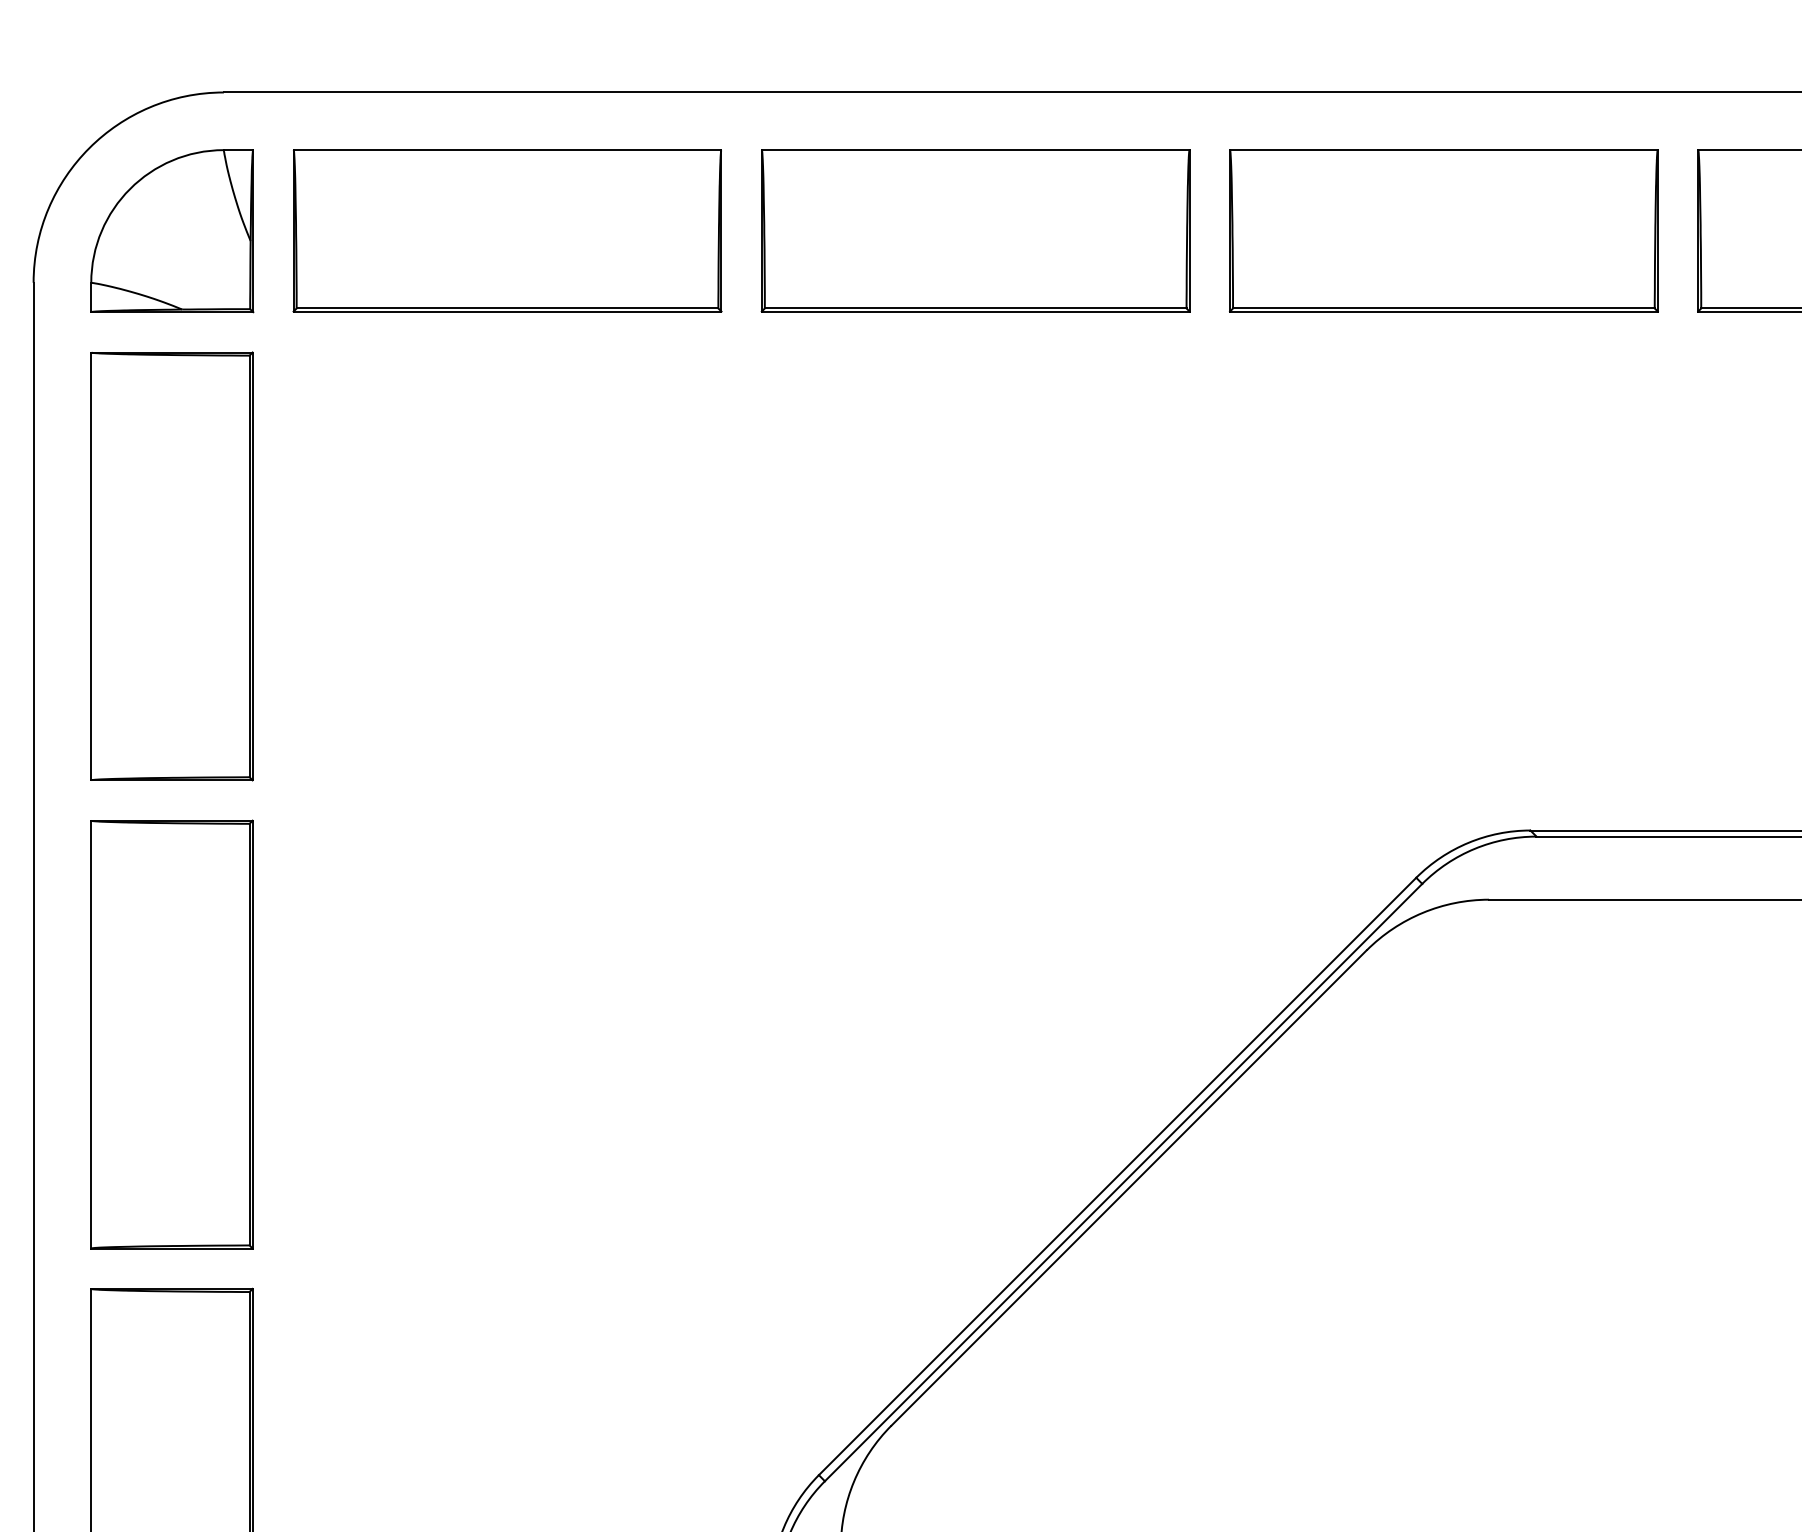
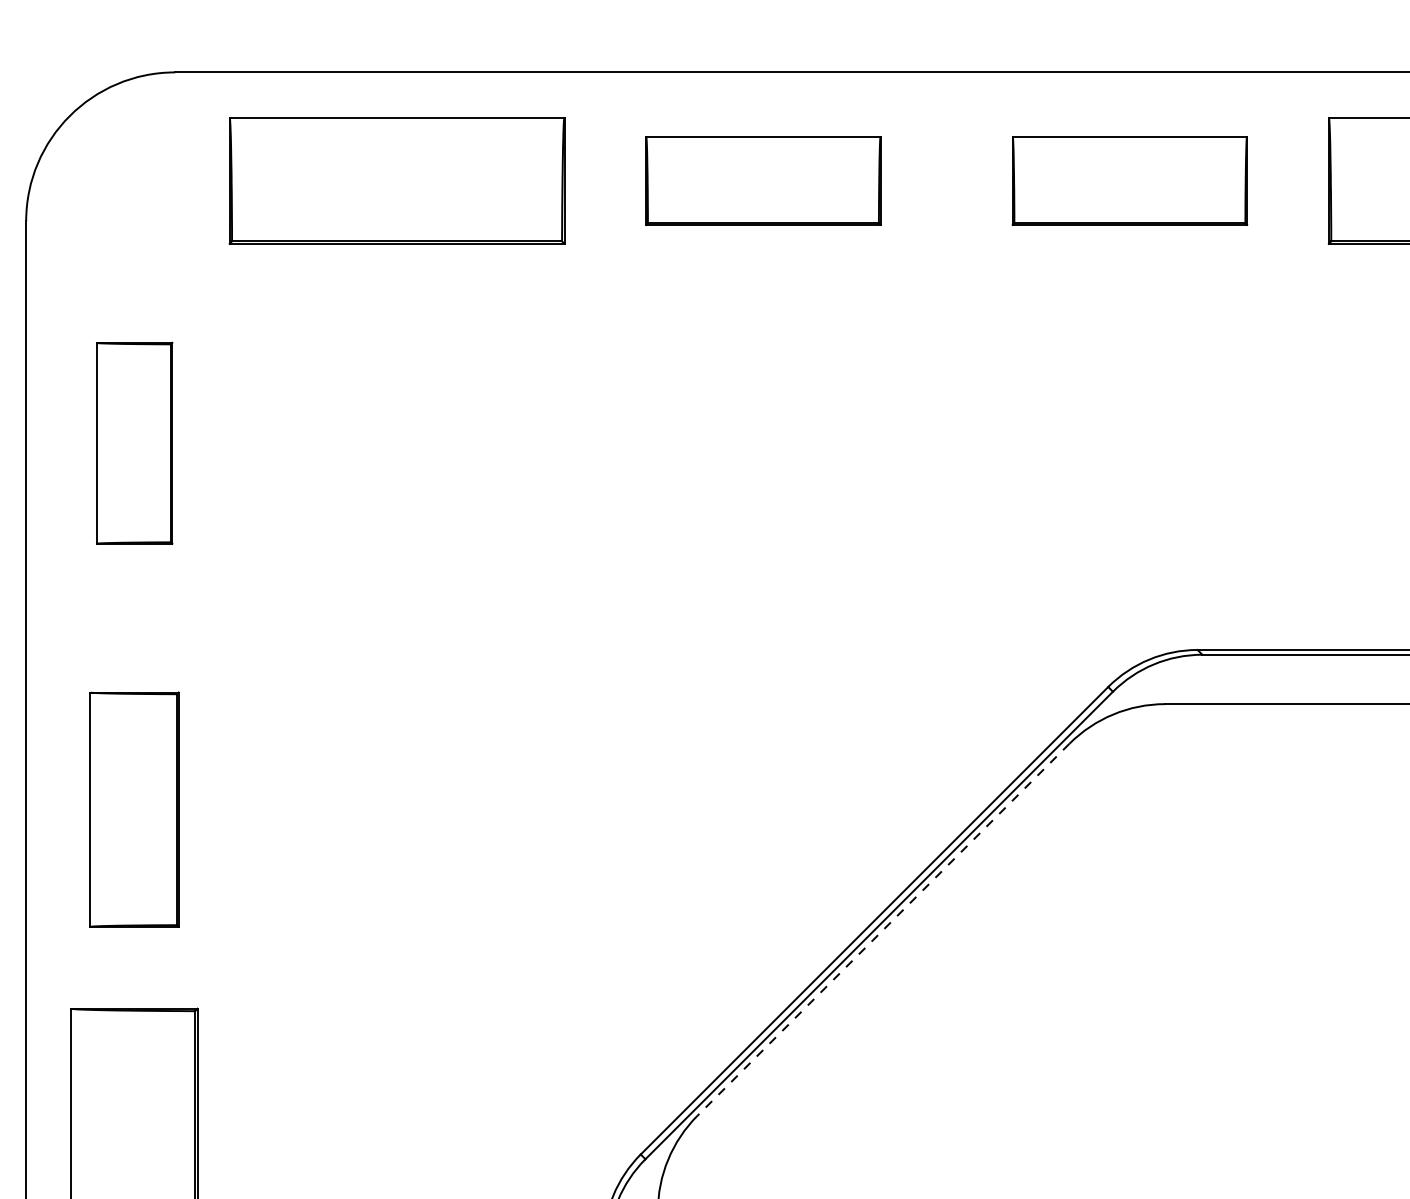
part: (975, 230) -> (763, 180), size x0.7
part: (1443, 230) -> (1129, 180), size x0.7
part: (172, 231) -> (134, 181), removed
part: (171, 566) -> (134, 443), size x0.6
part: (171, 1034) -> (134, 809), size x0.7
line: (1128, 1188) -> (883, 930), solid -> dashed

